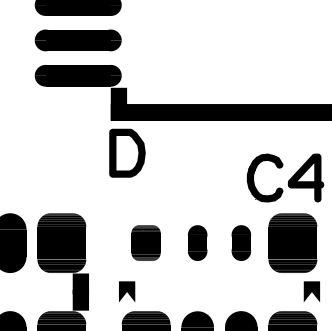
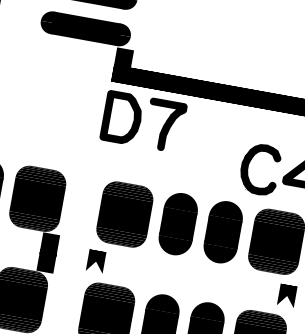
part: (168, 152) -> (164, 124), added
part: (145, 242) -> (124, 213), size x1.67
part: (197, 242) -> (178, 223), size x1.67
part: (241, 242) -> (223, 231), size x1.67

